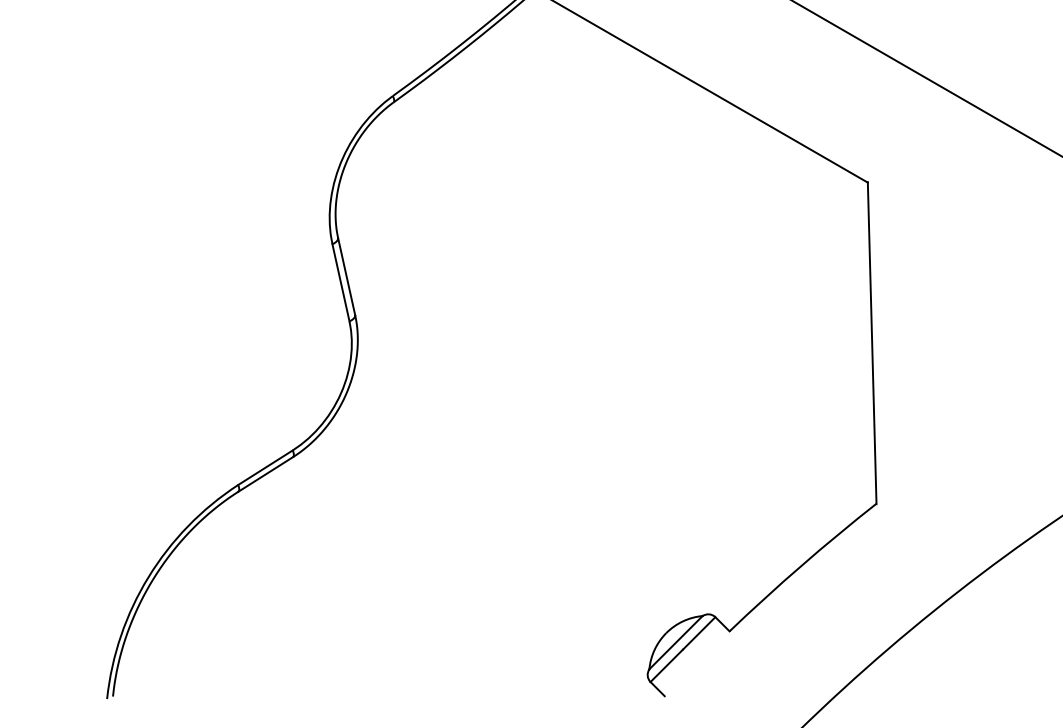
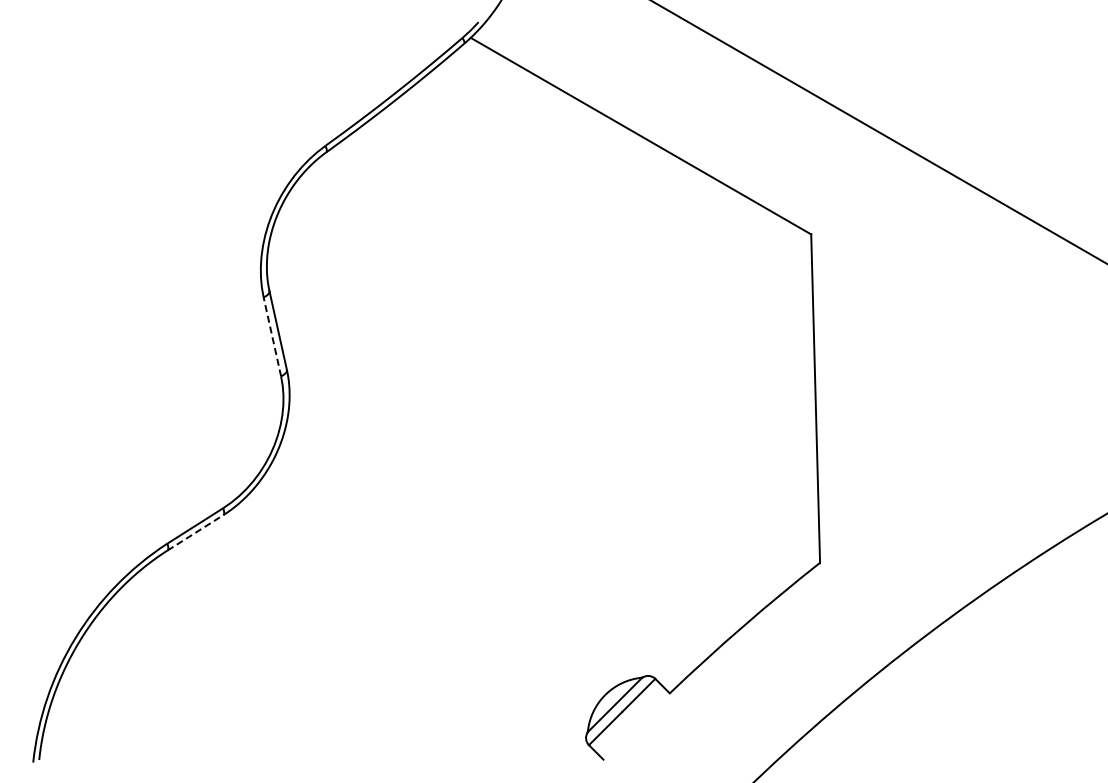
line: (341, 282) -> (272, 336), solid -> dashed
line: (265, 474) -> (195, 532), solid -> dashed

